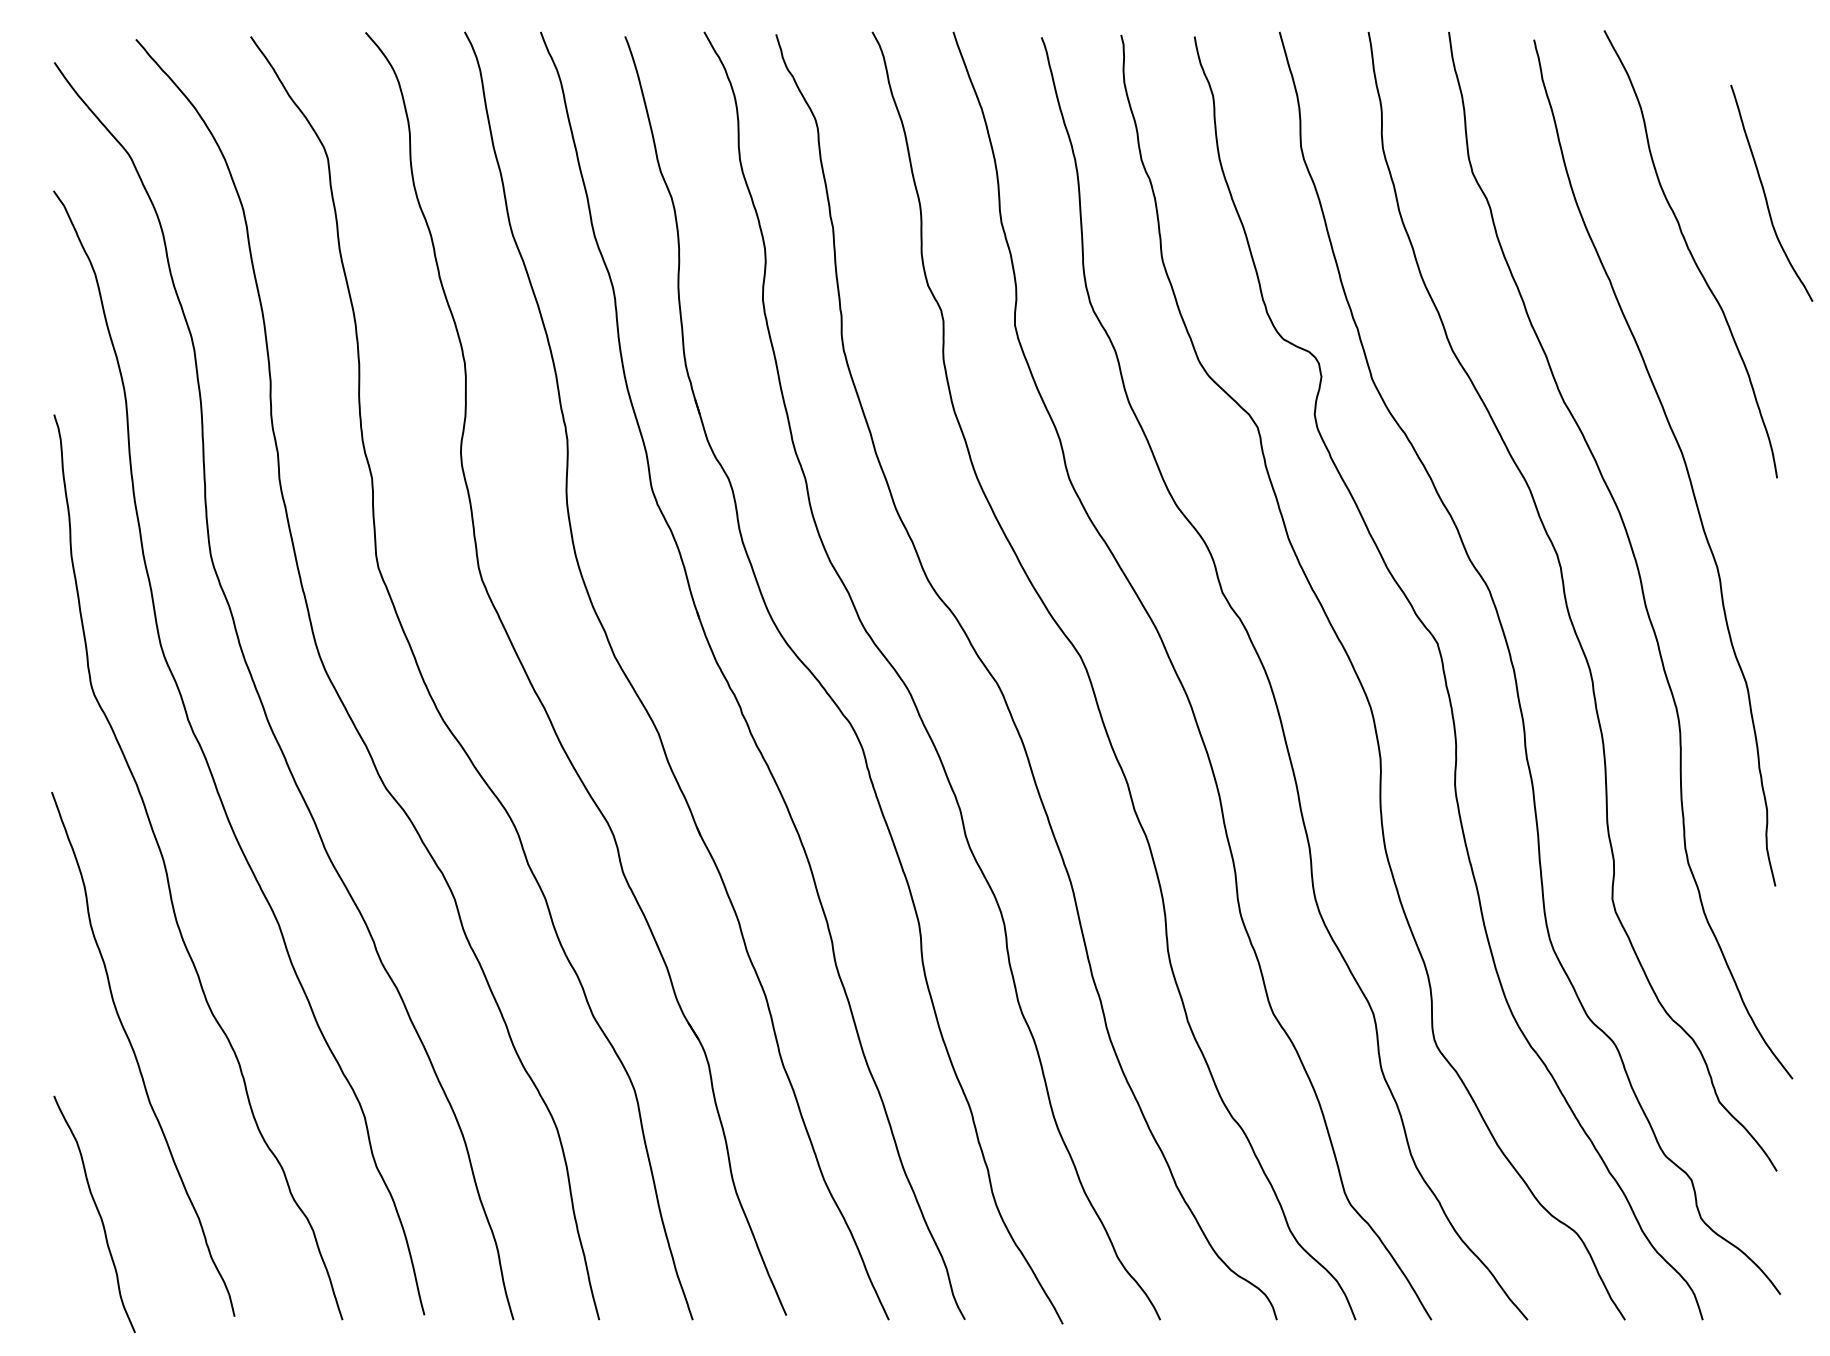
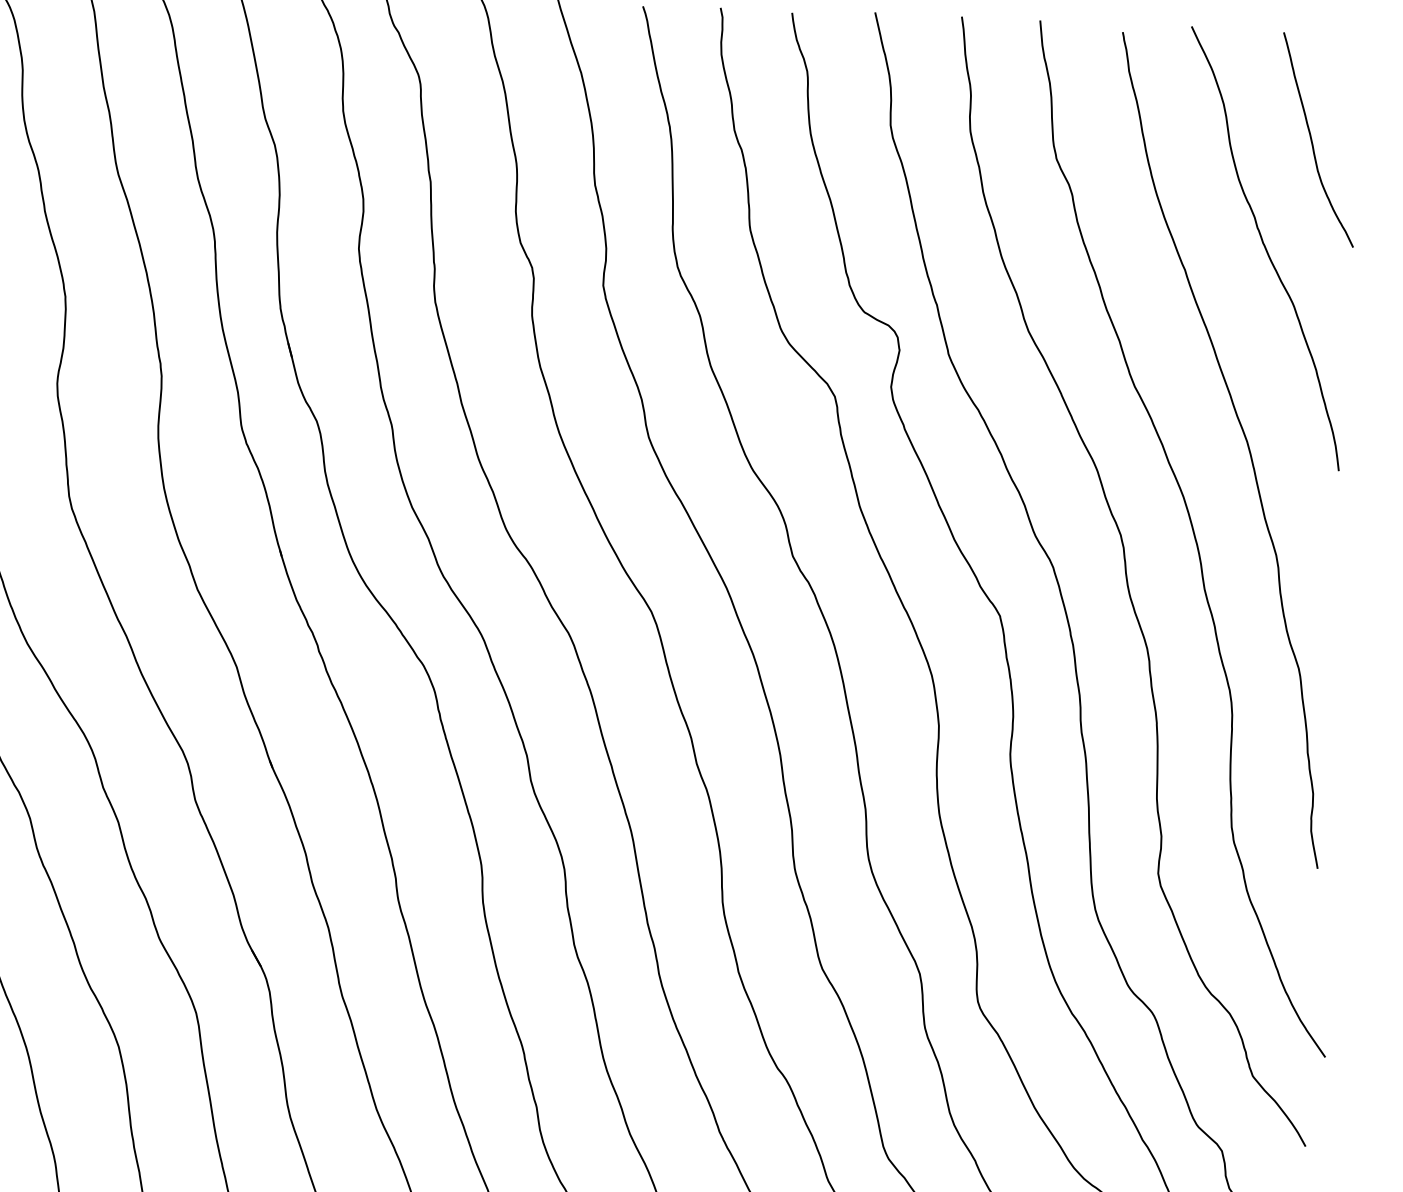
curve: (1765, 192) -> (1312, 138), moved

